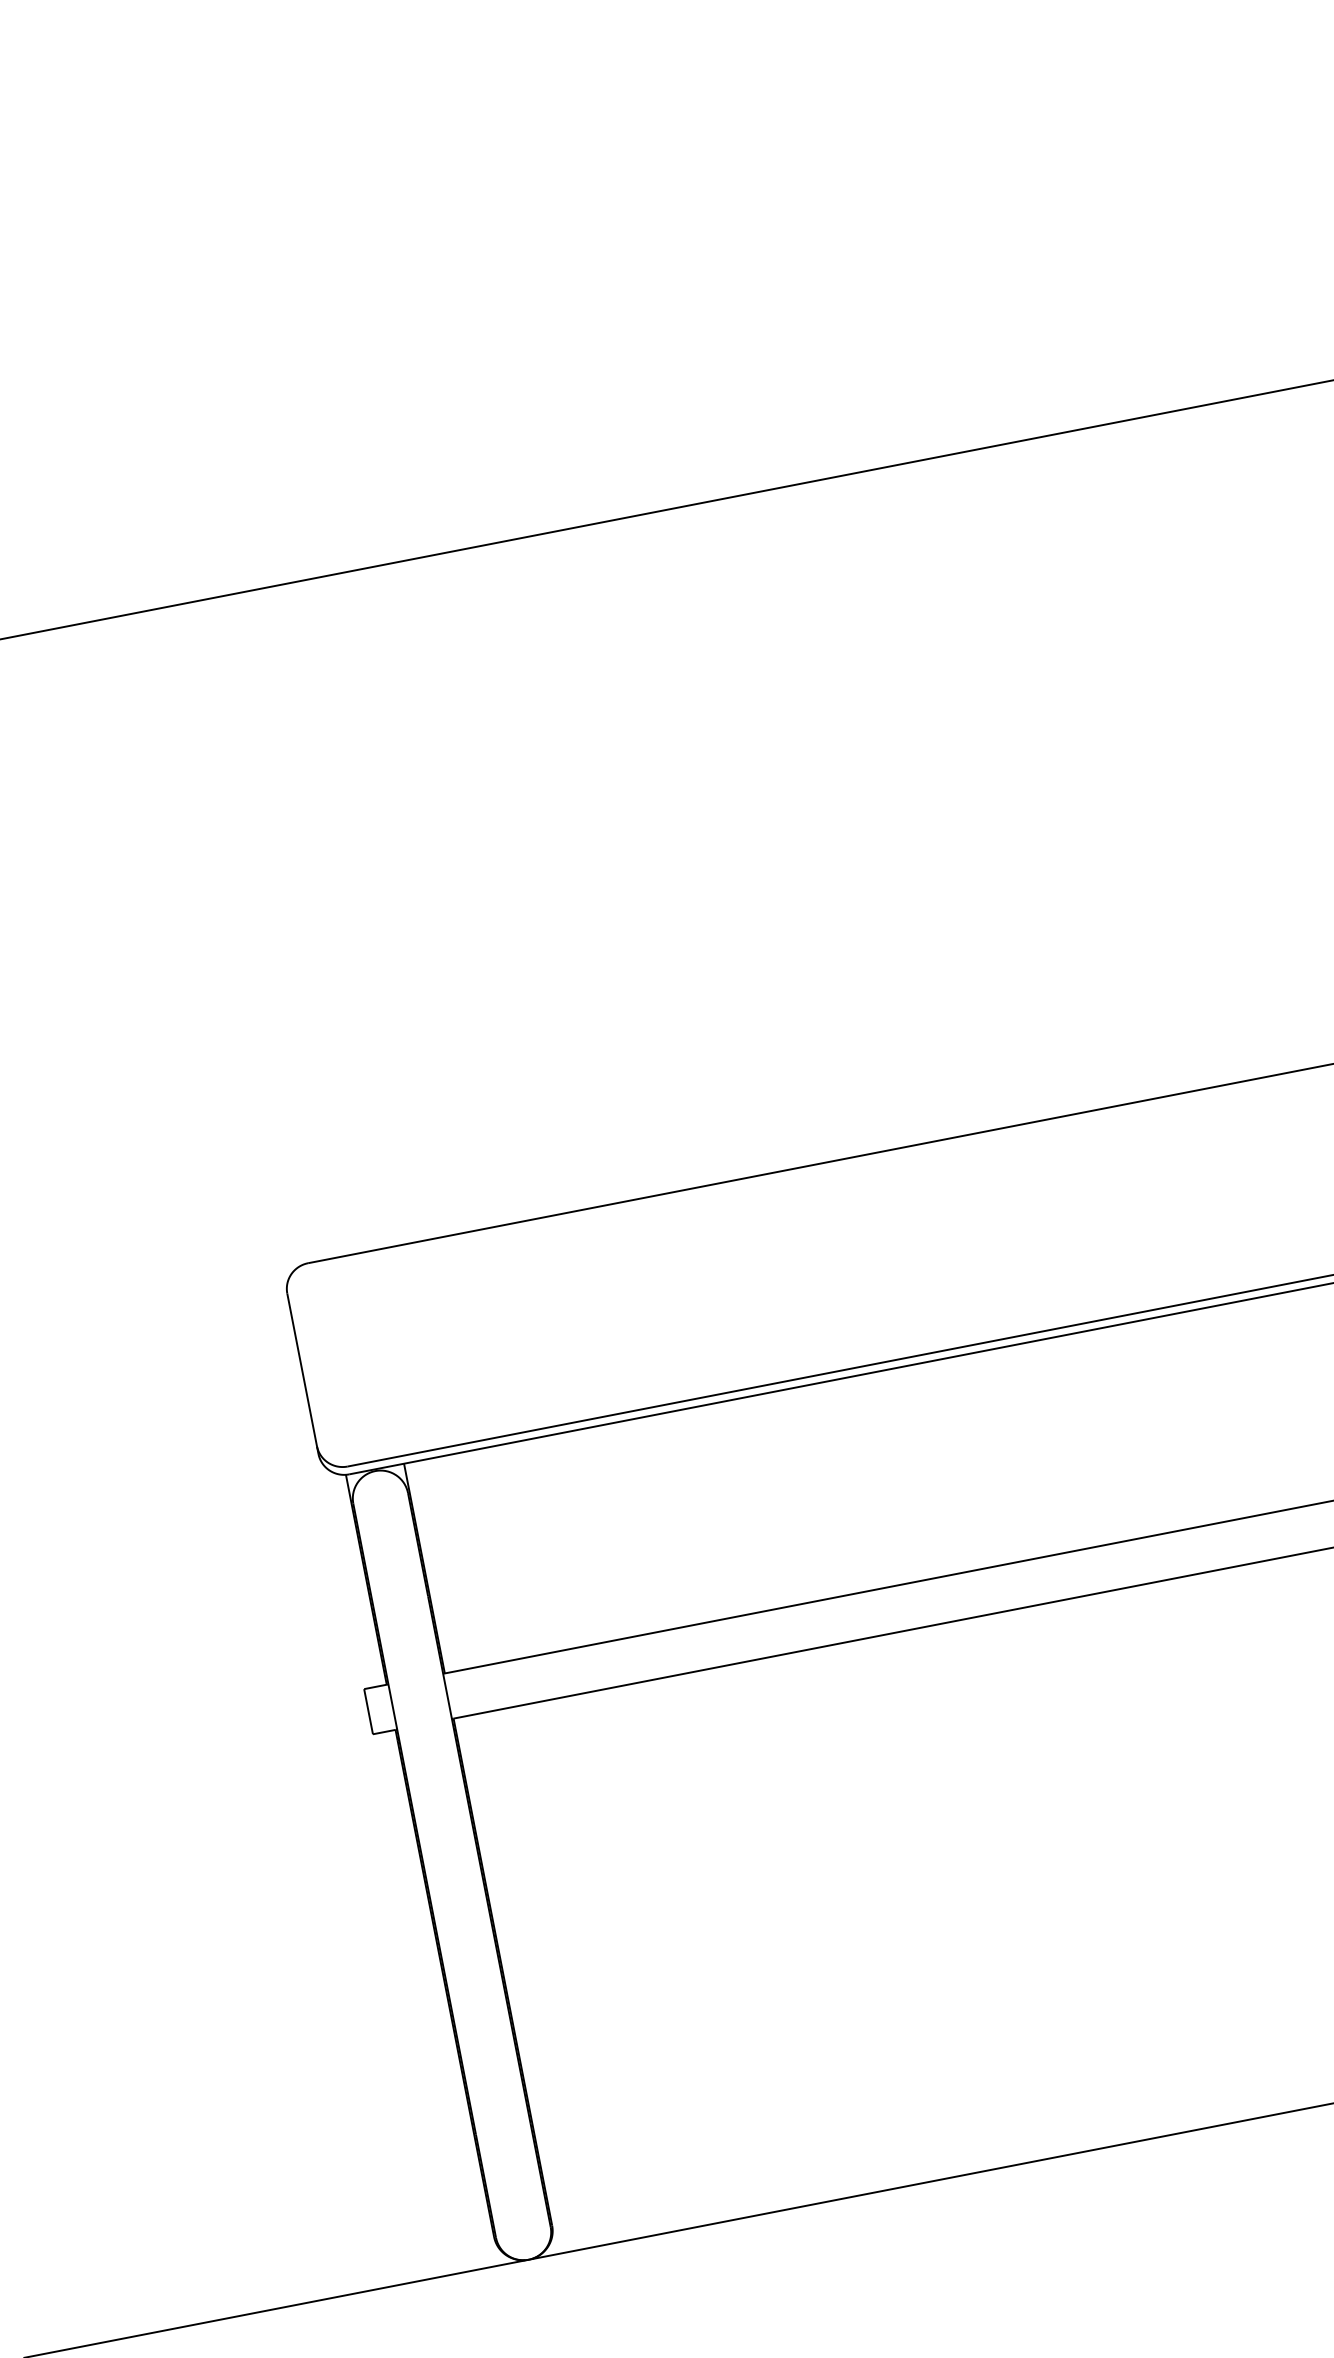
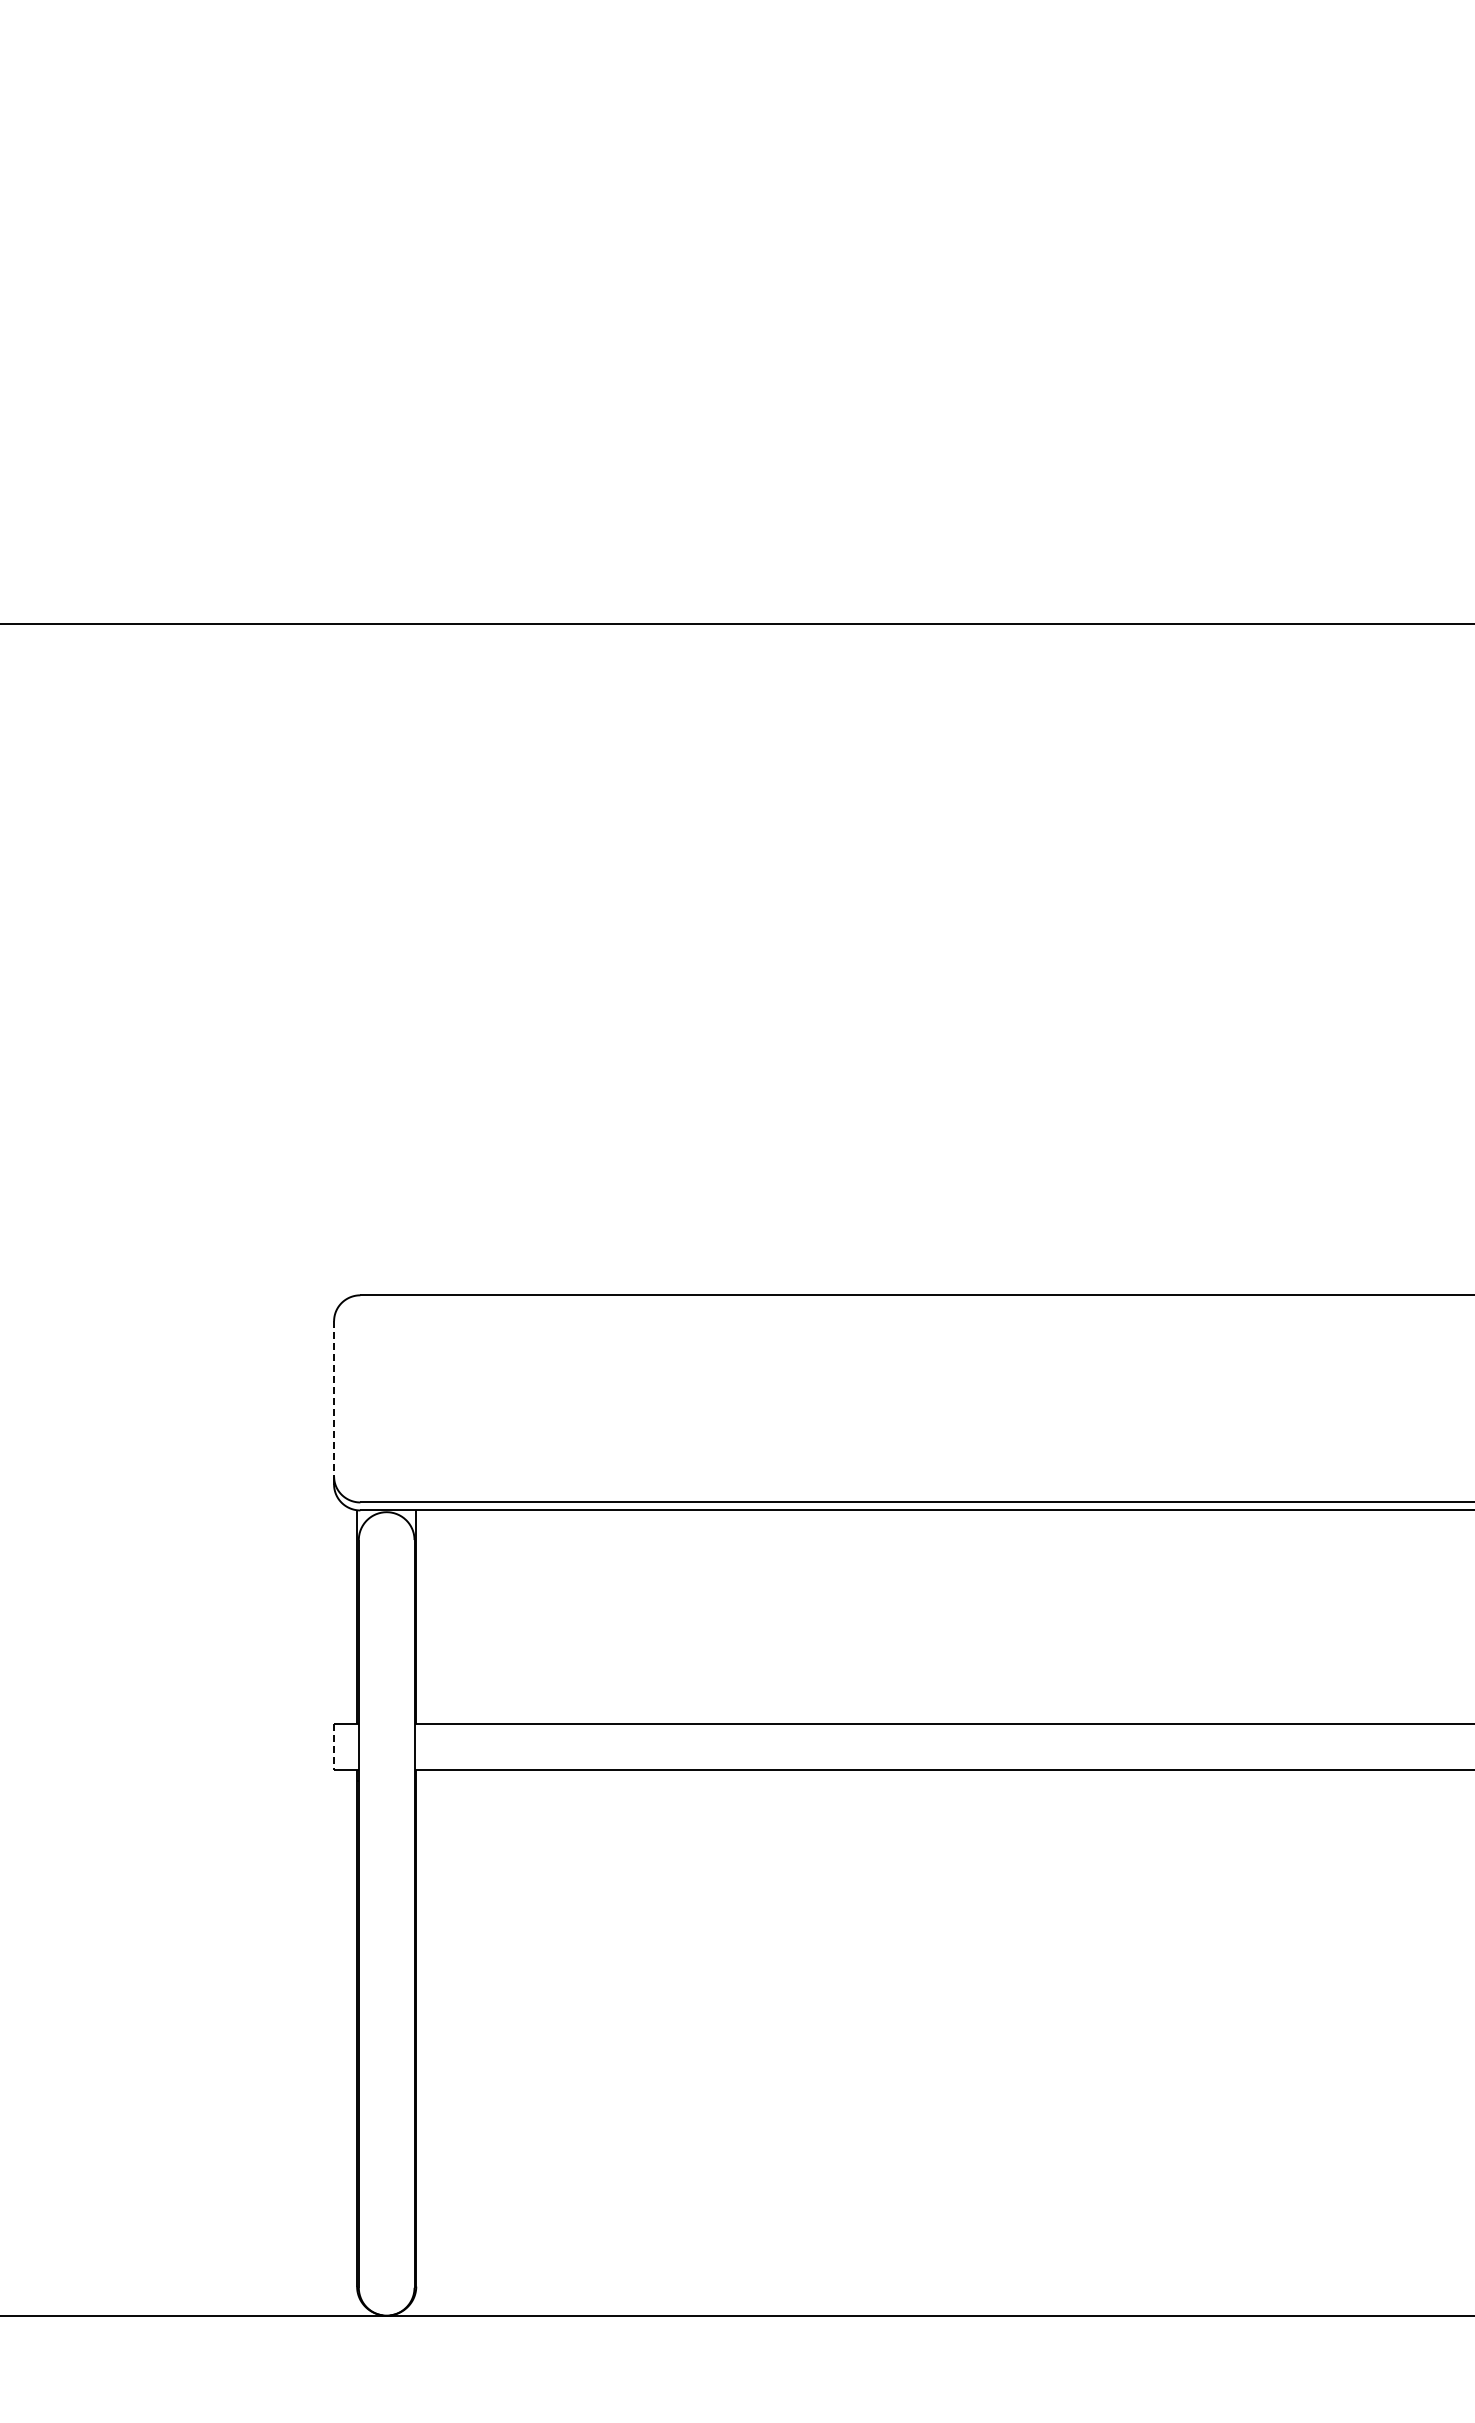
line: (302, 1369) -> (334, 1398), solid -> dashed
line: (369, 1712) -> (334, 1747), solid -> dashed

